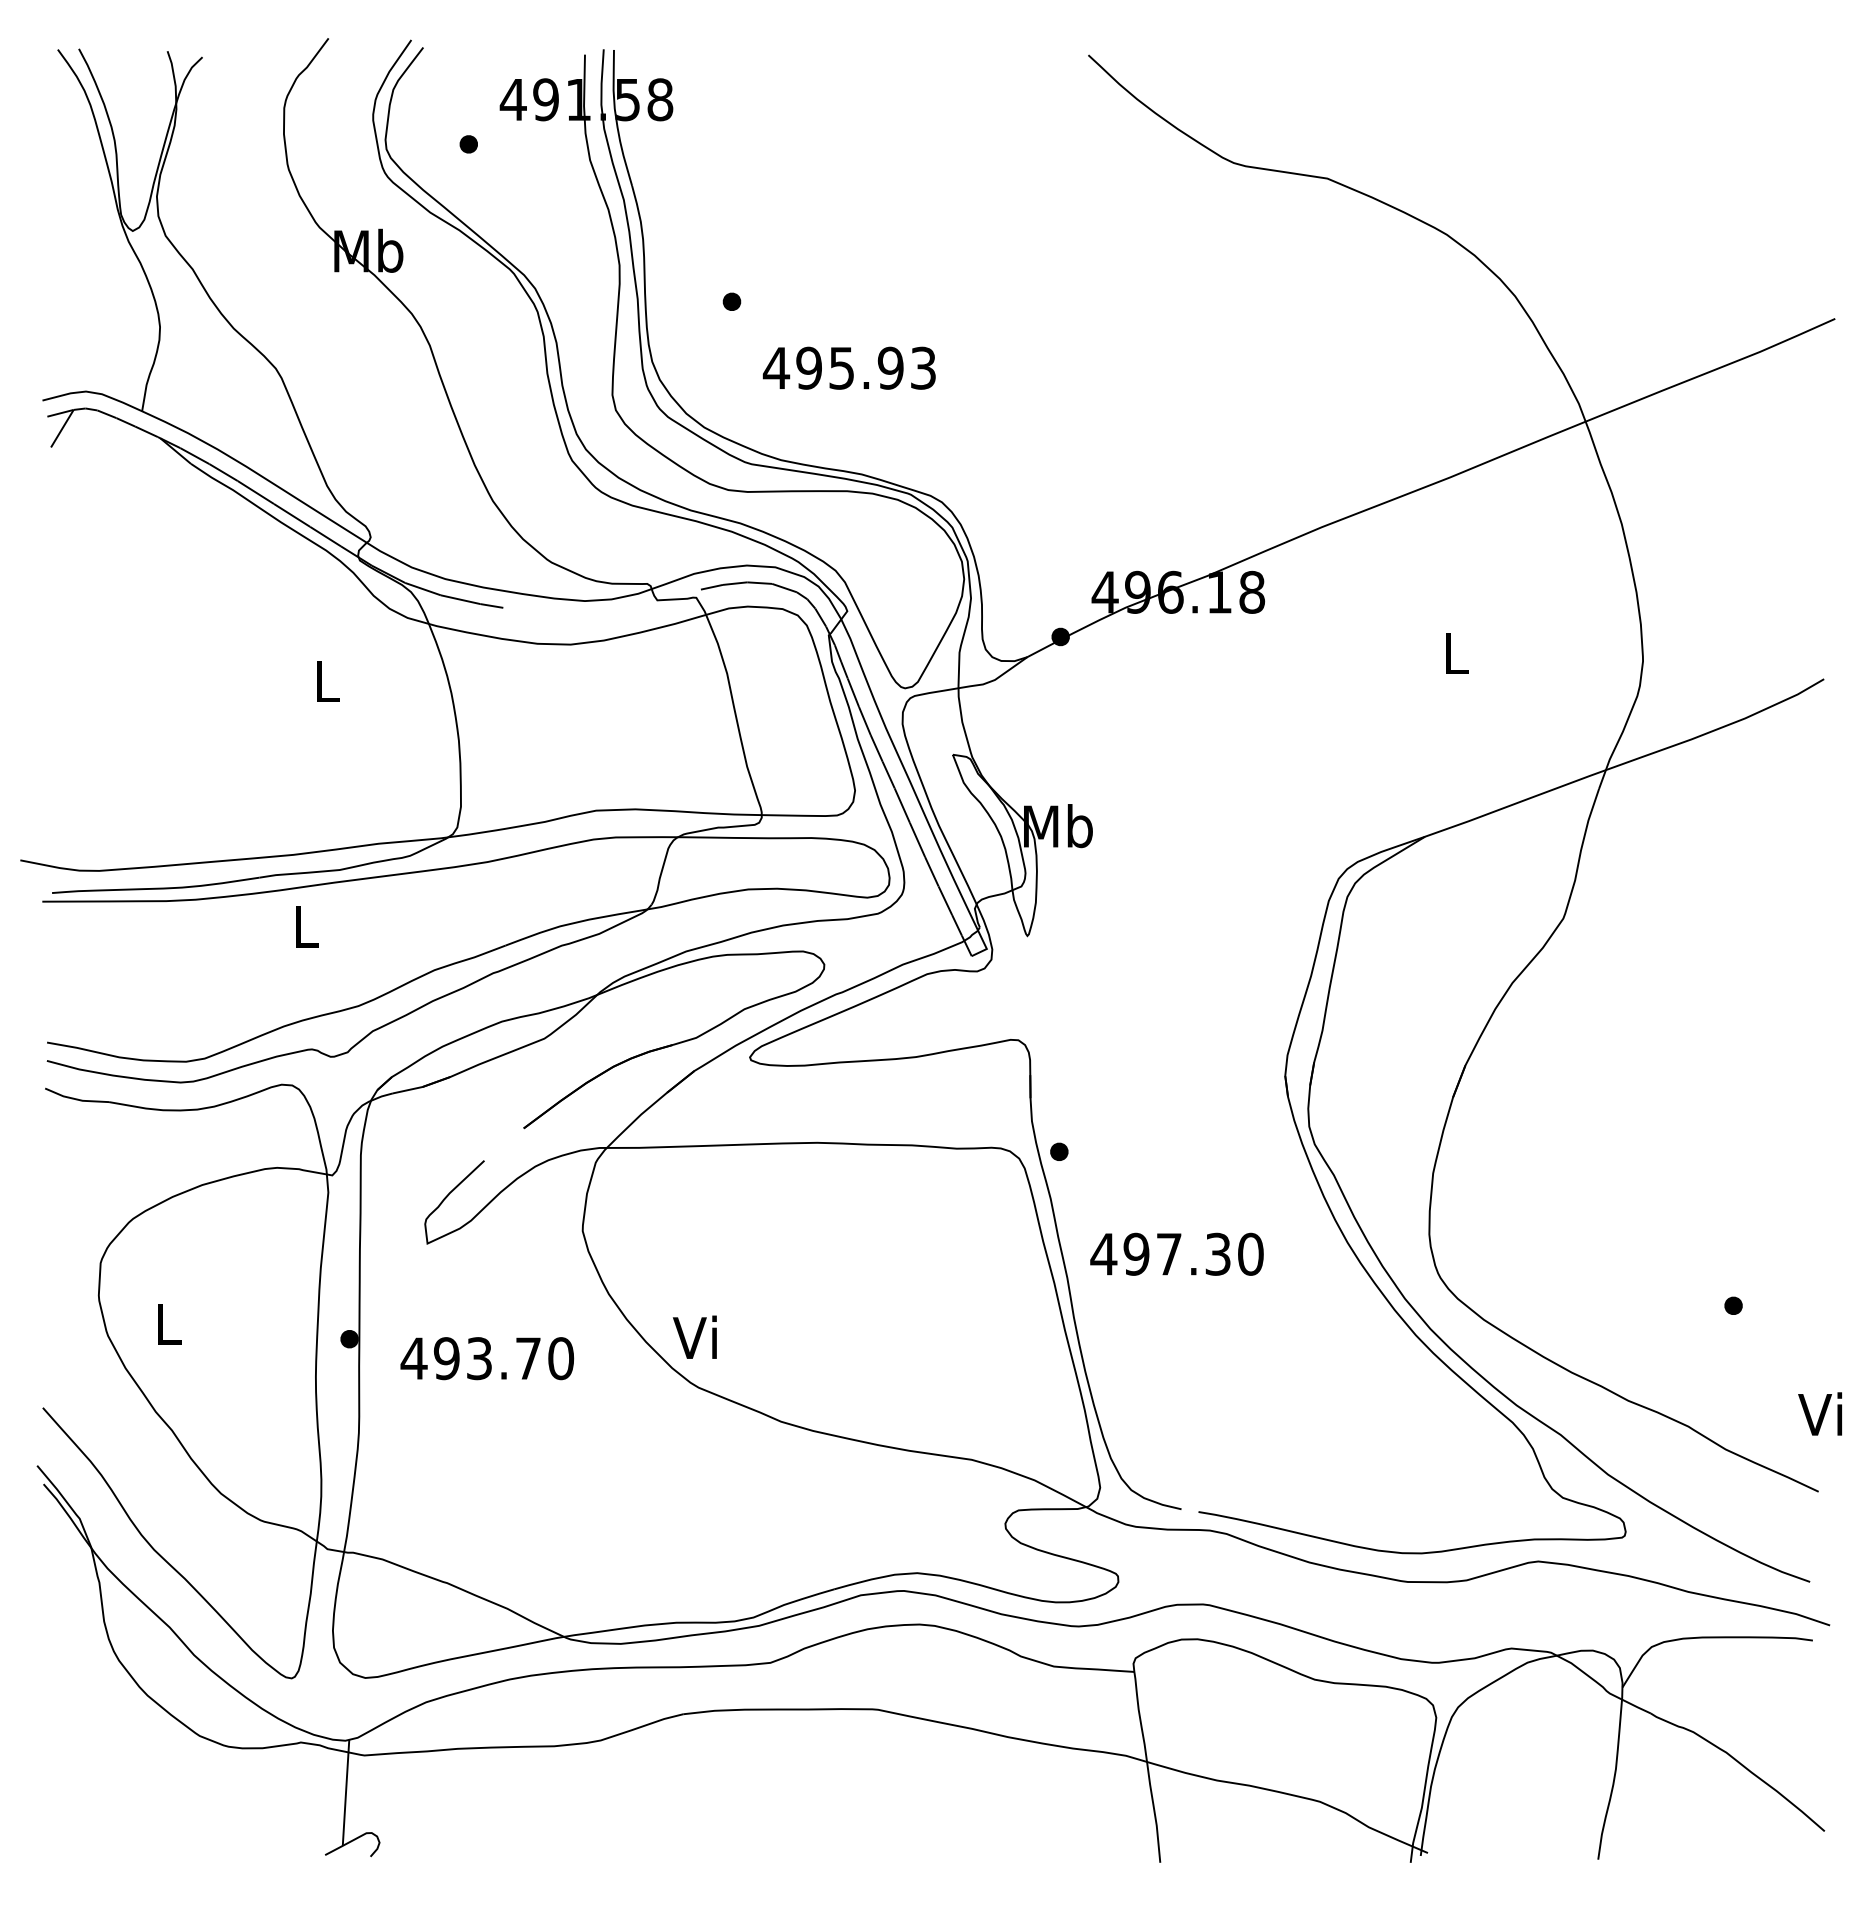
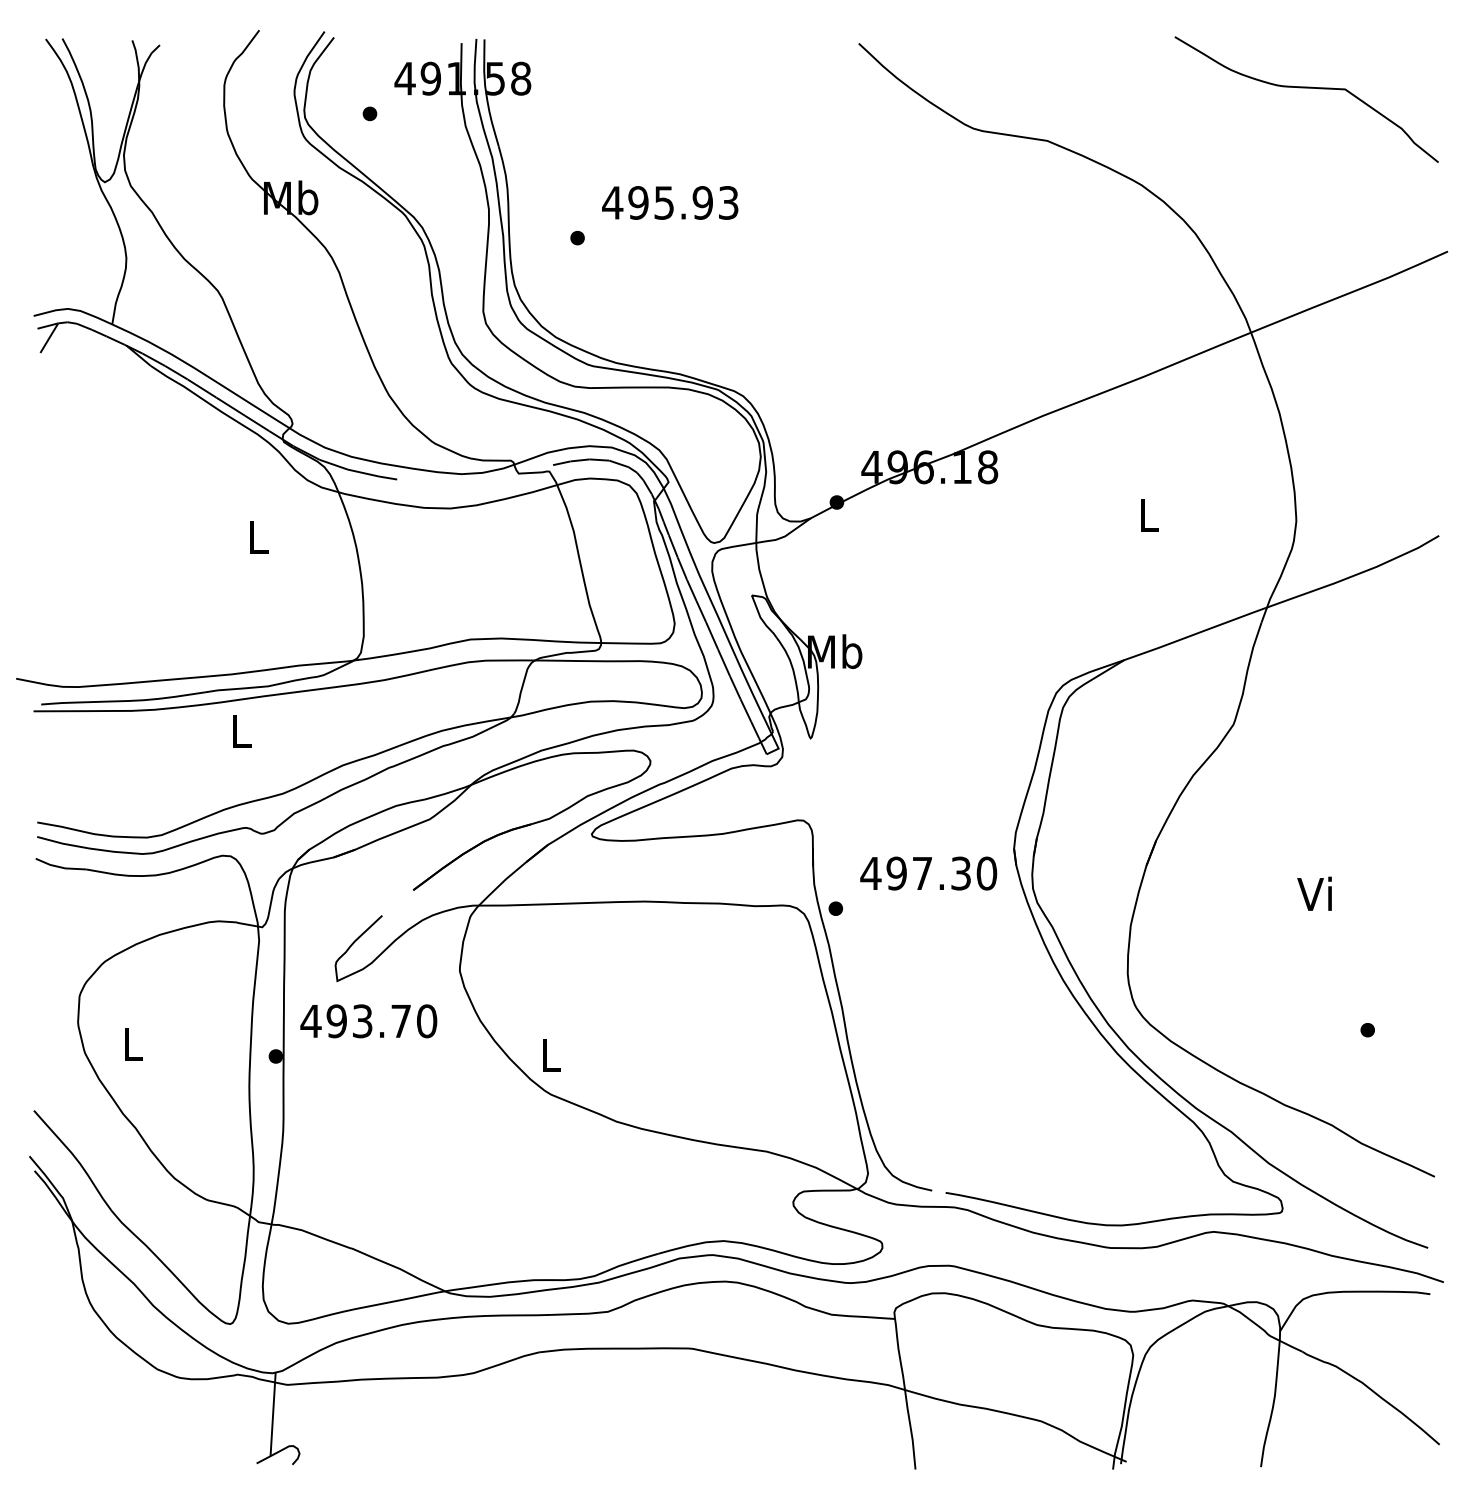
curve: (1659, 112) -> (1309, 88), added
text: (848, 367) -> (669, 202), moved
text: (1176, 1253) -> (928, 872), moved
text: (694, 1336) -> (548, 1054), Vi -> L
text: (487, 1358) -> (368, 1021), moved
text: (1819, 1413) -> (1314, 893), moved

